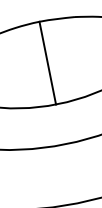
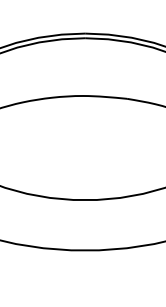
line: (48, 62) -> (83, 147), removed

